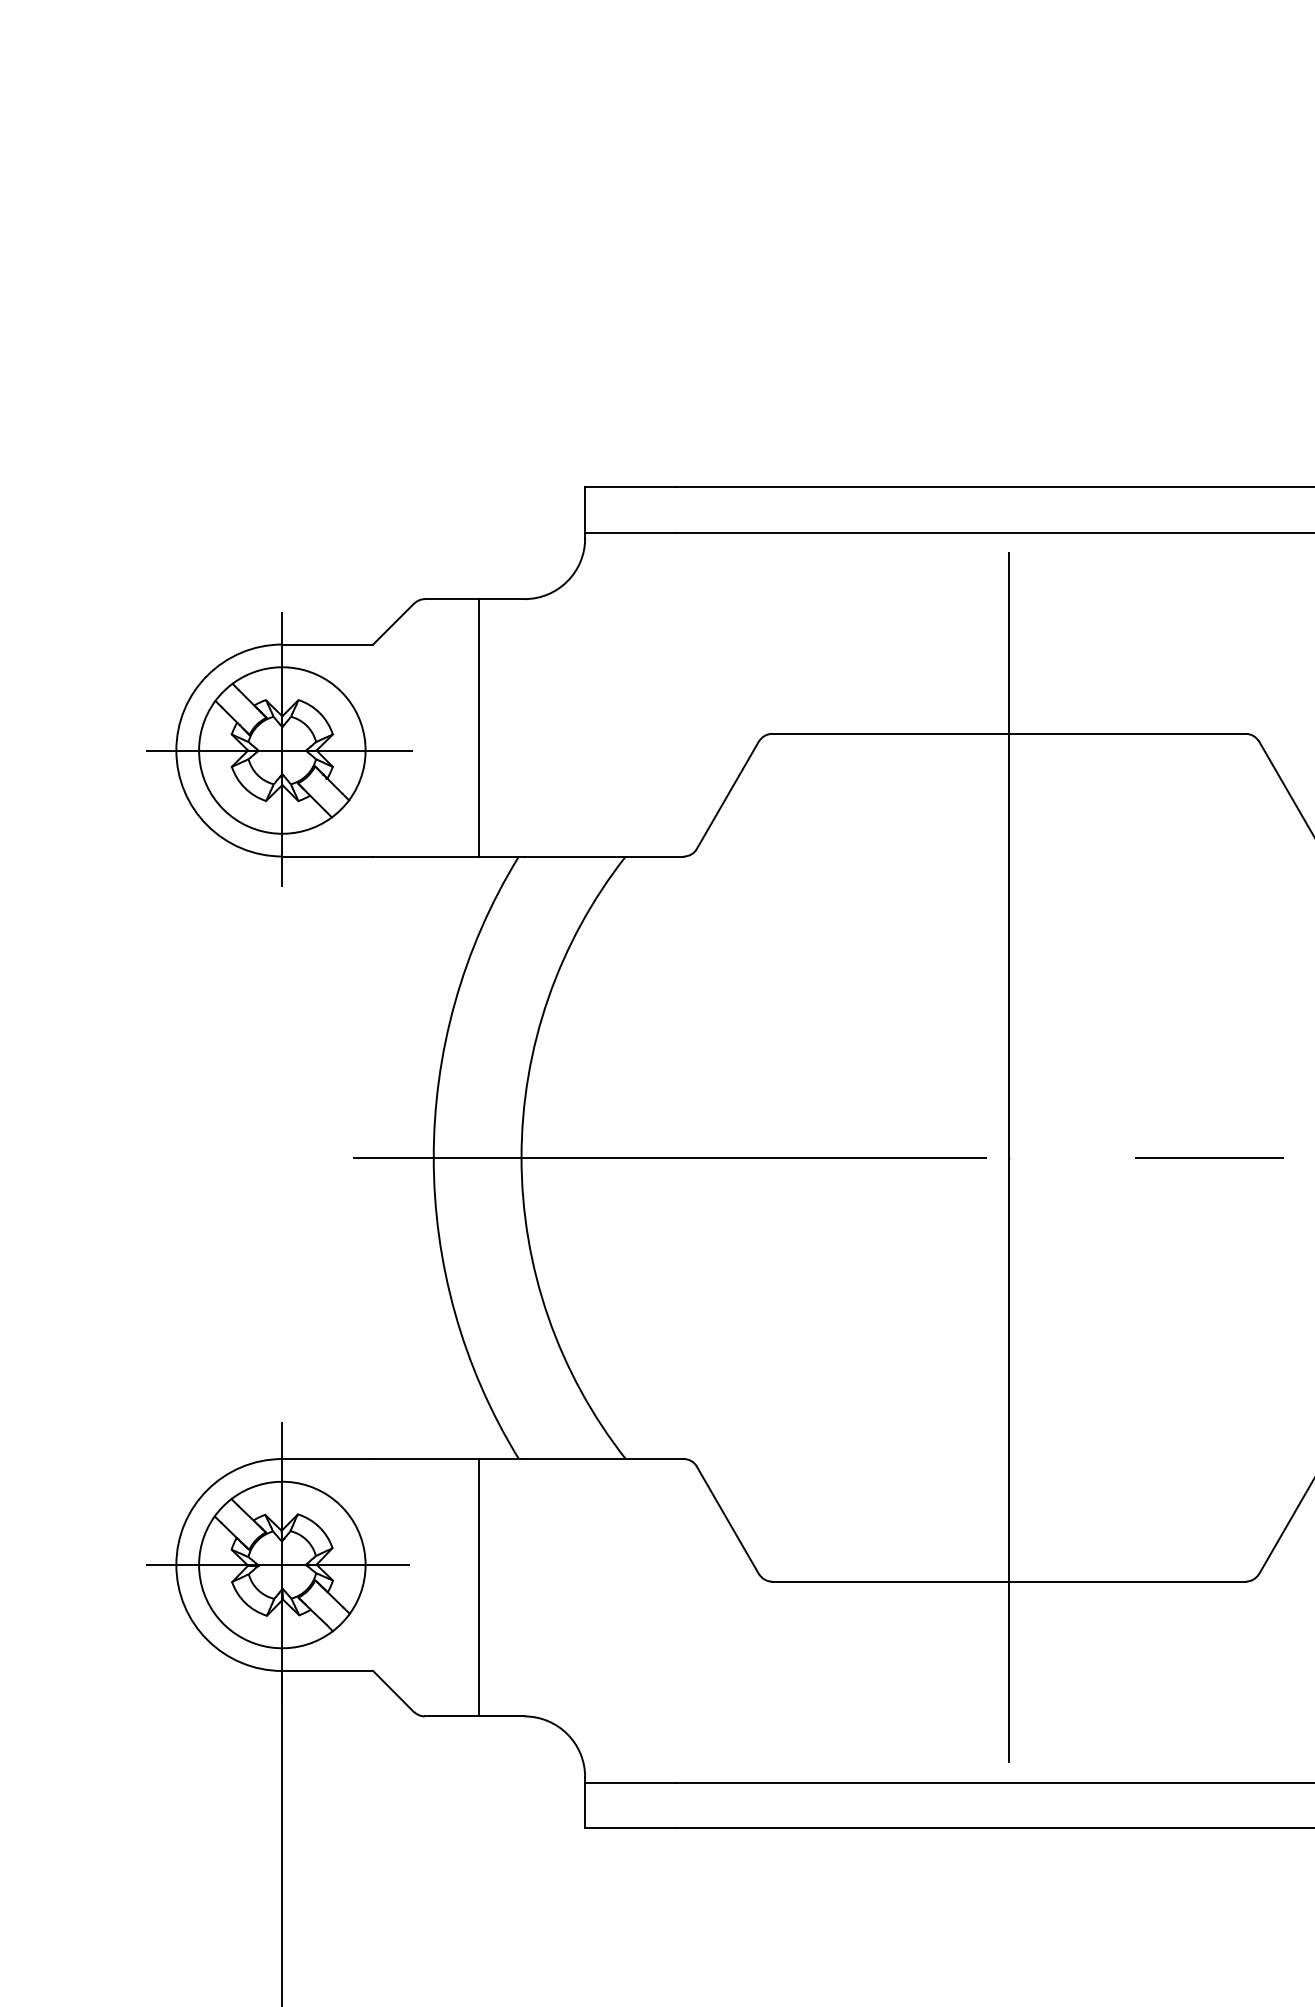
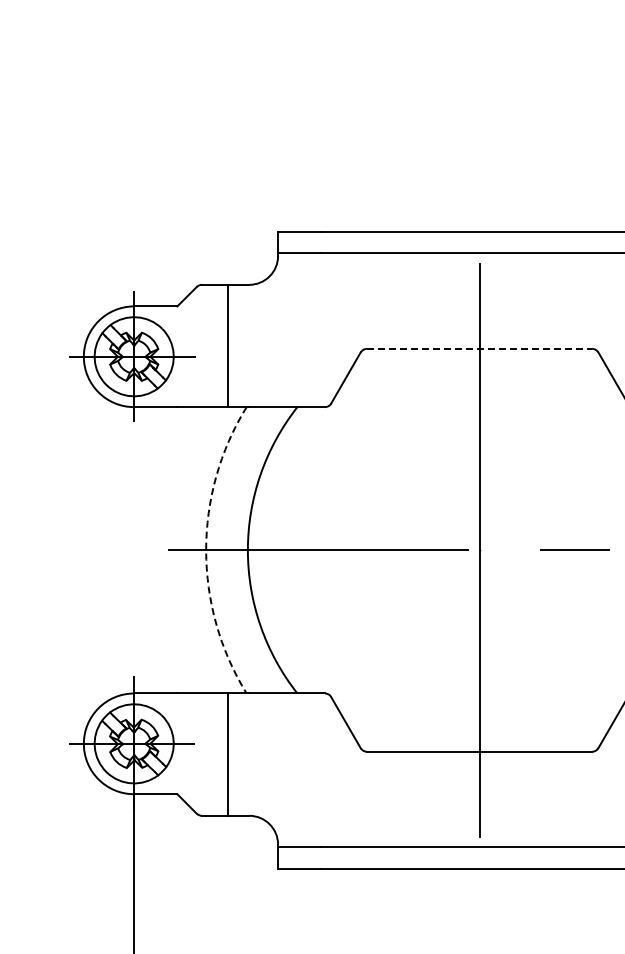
line: (1008, 733) -> (479, 348), solid -> dashed
arc: (434, 1158) -> (206, 550), solid -> dashed

